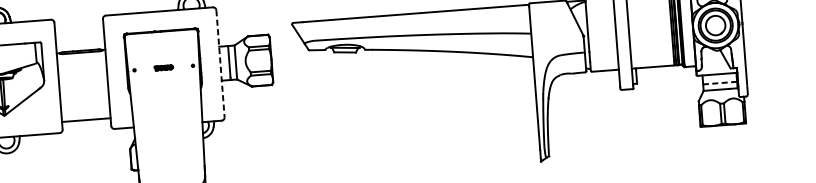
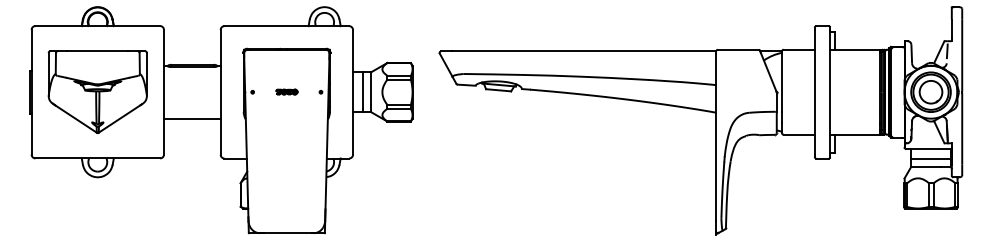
line: (220, 63) -> (353, 92), dashed -> solid
line: (720, 83) -> (931, 159), dashed -> solid
line: (85, 119) -> (191, 118), moved

